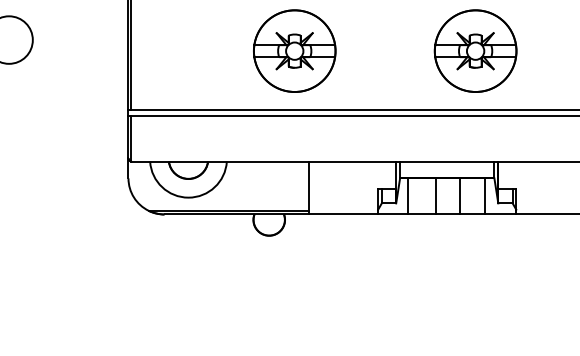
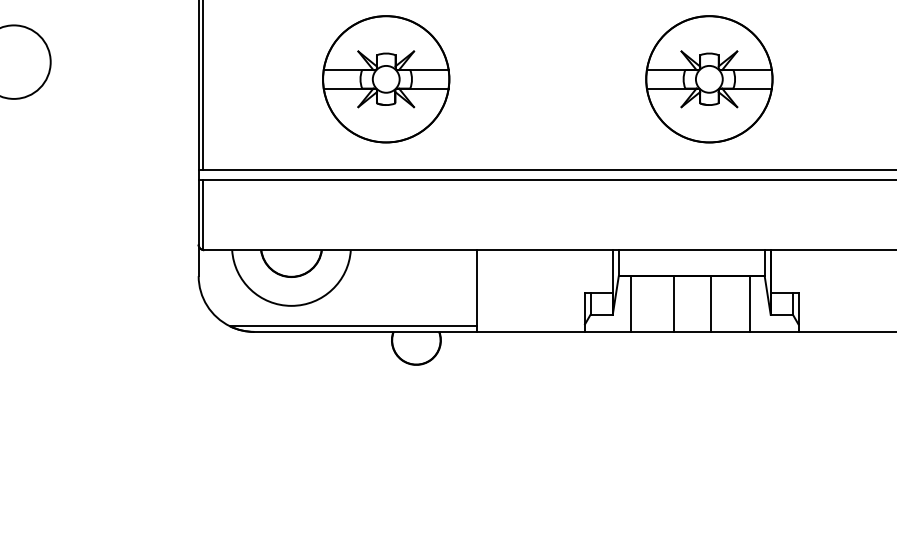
part: (294, 50) -> (385, 78), moved
part: (475, 50) -> (709, 78), moved

